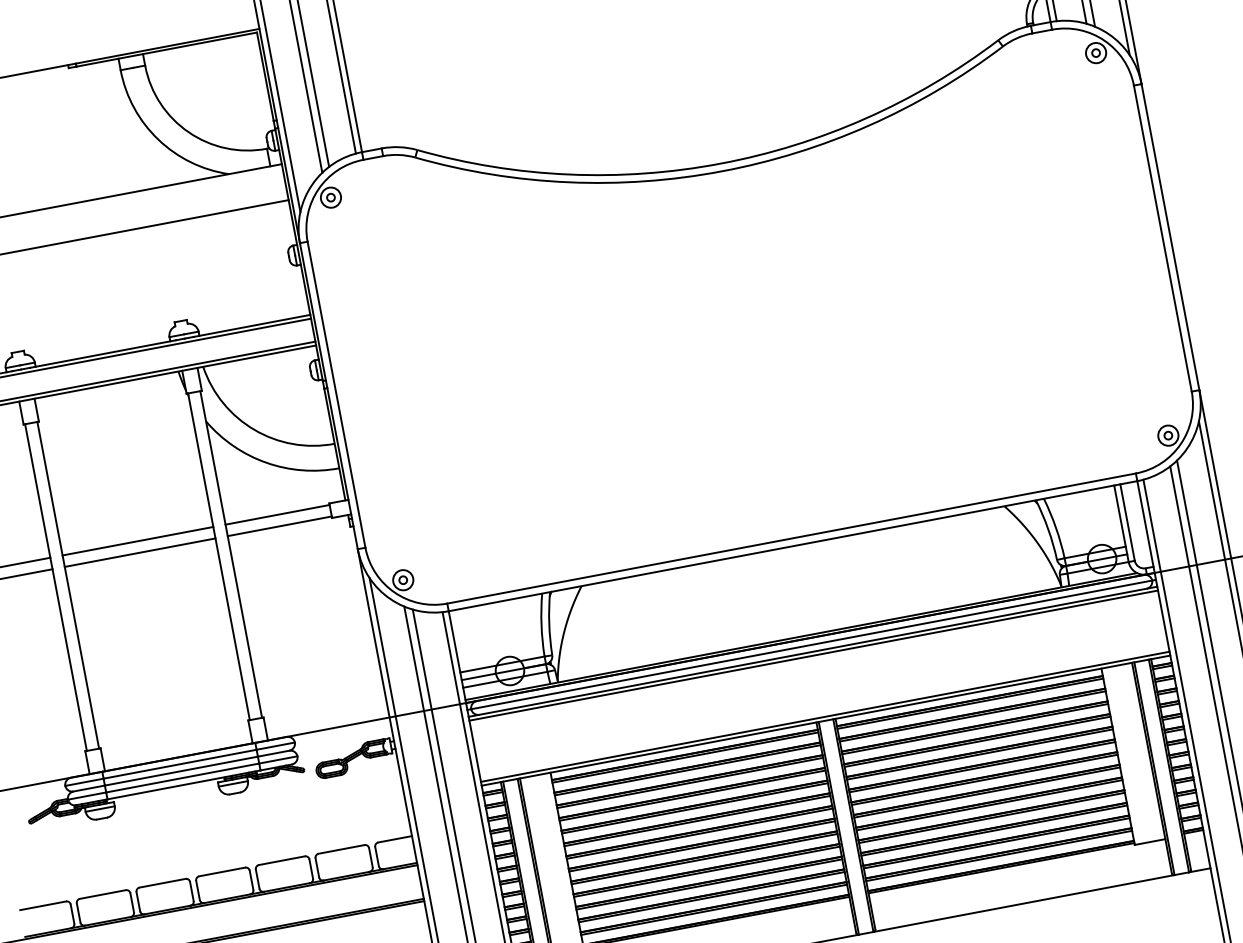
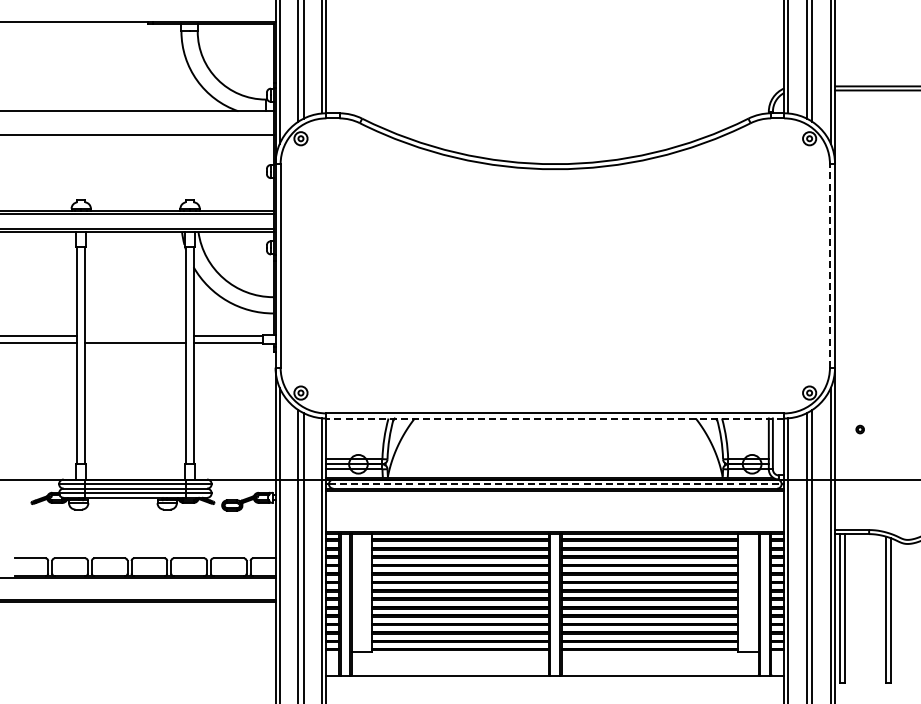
line: (1161, 238) -> (829, 265), solid -> dashed
line: (137, 540) -> (135, 335), removed
line: (793, 546) -> (555, 418), solid -> dashed
line: (812, 645) -> (555, 484), solid -> dashed

